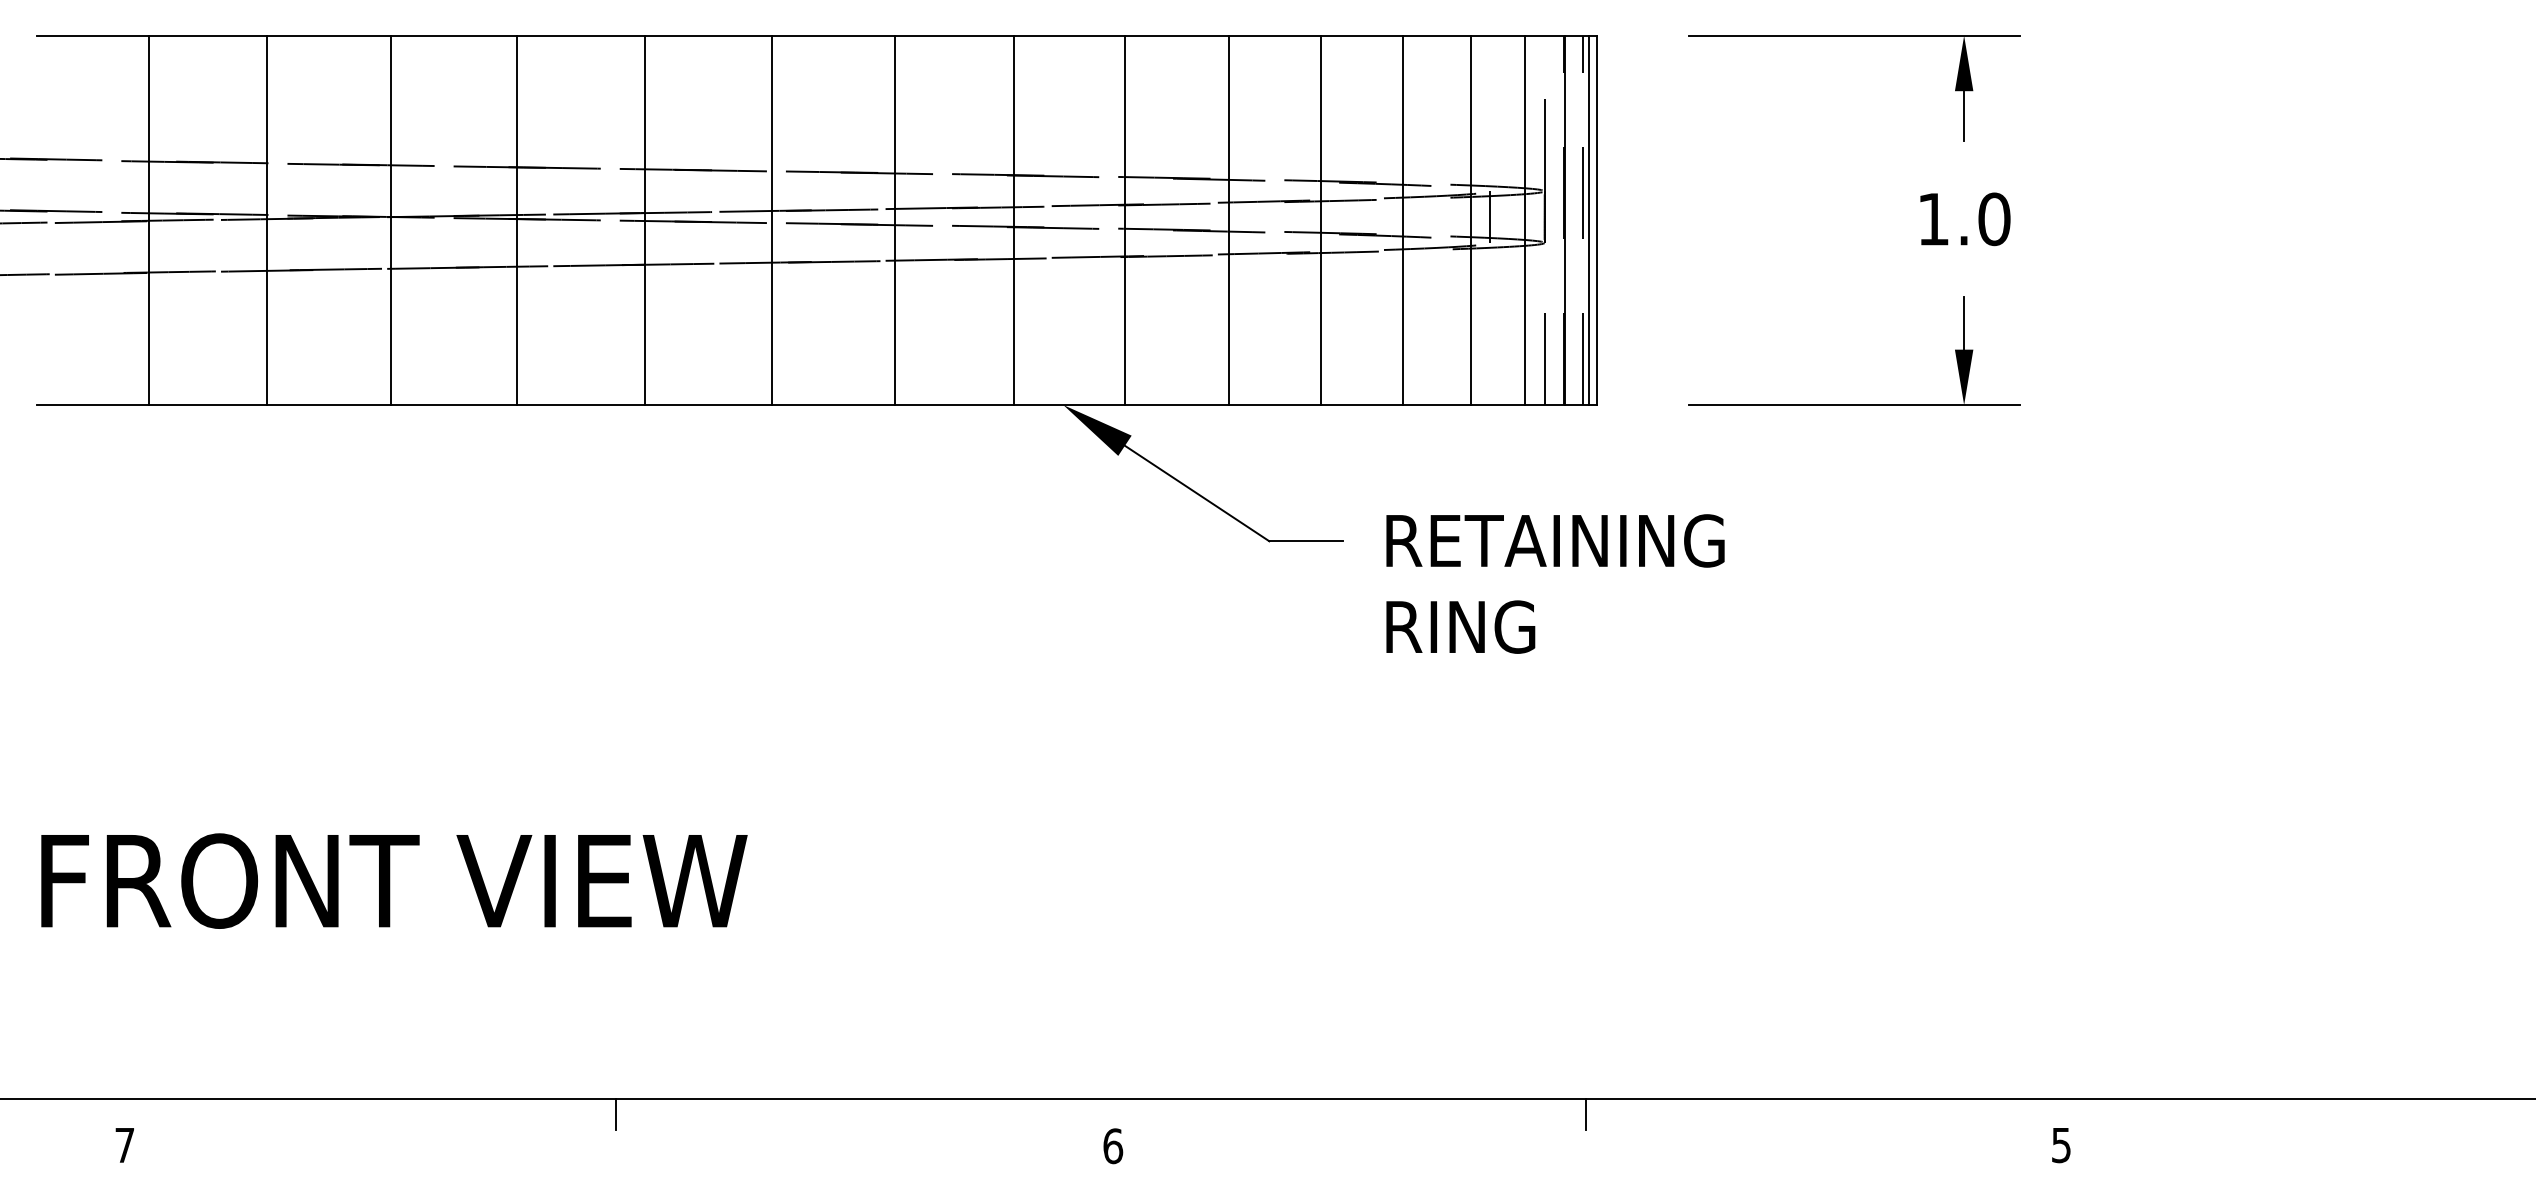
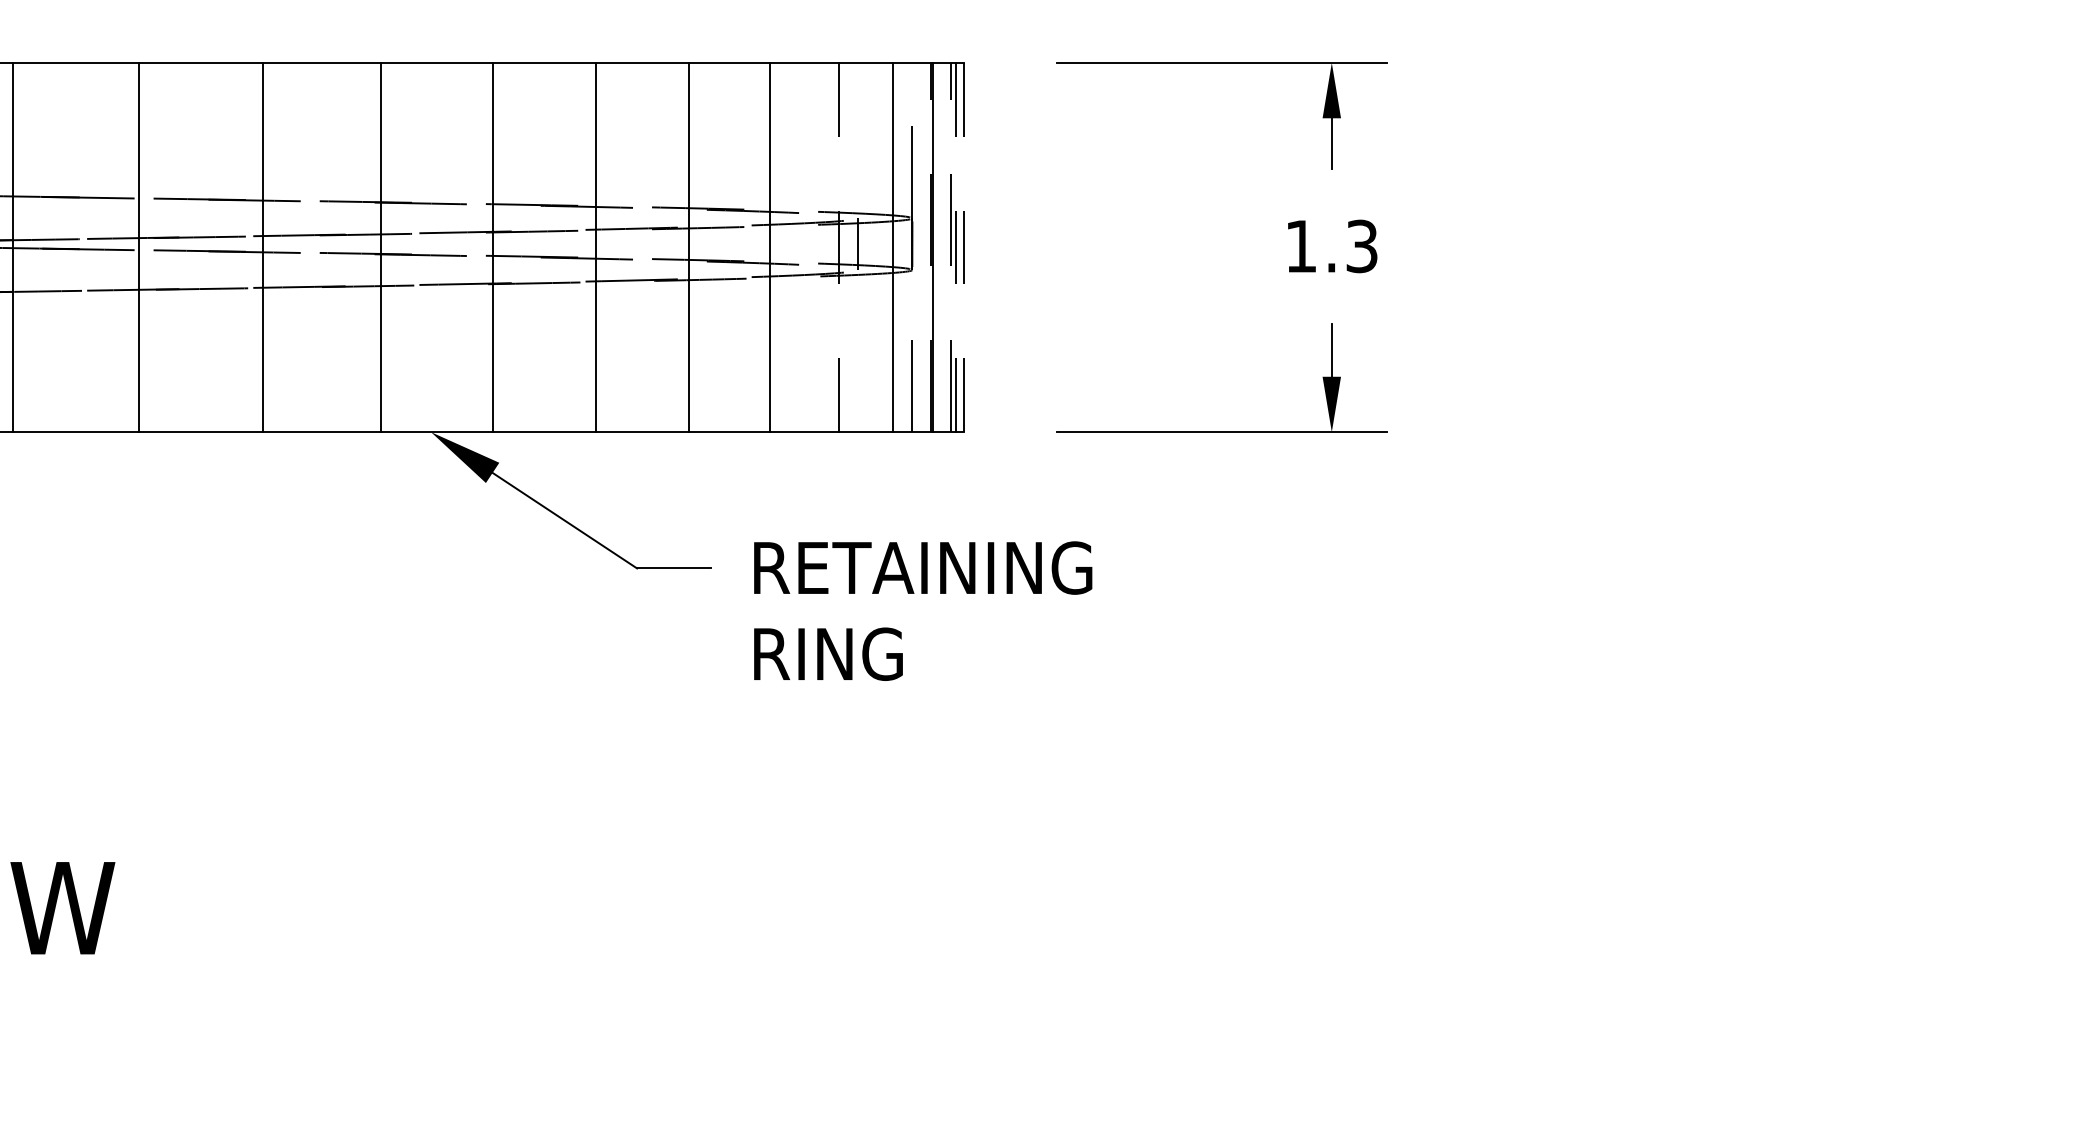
text: (1994, 219) -> (1362, 246), 1.0 -> 1.3
line: (1471, 220) -> (839, 247), solid -> dashed
line: (1588, 220) -> (956, 247), solid -> dashed
line: (1596, 220) -> (964, 247), solid -> dashed

